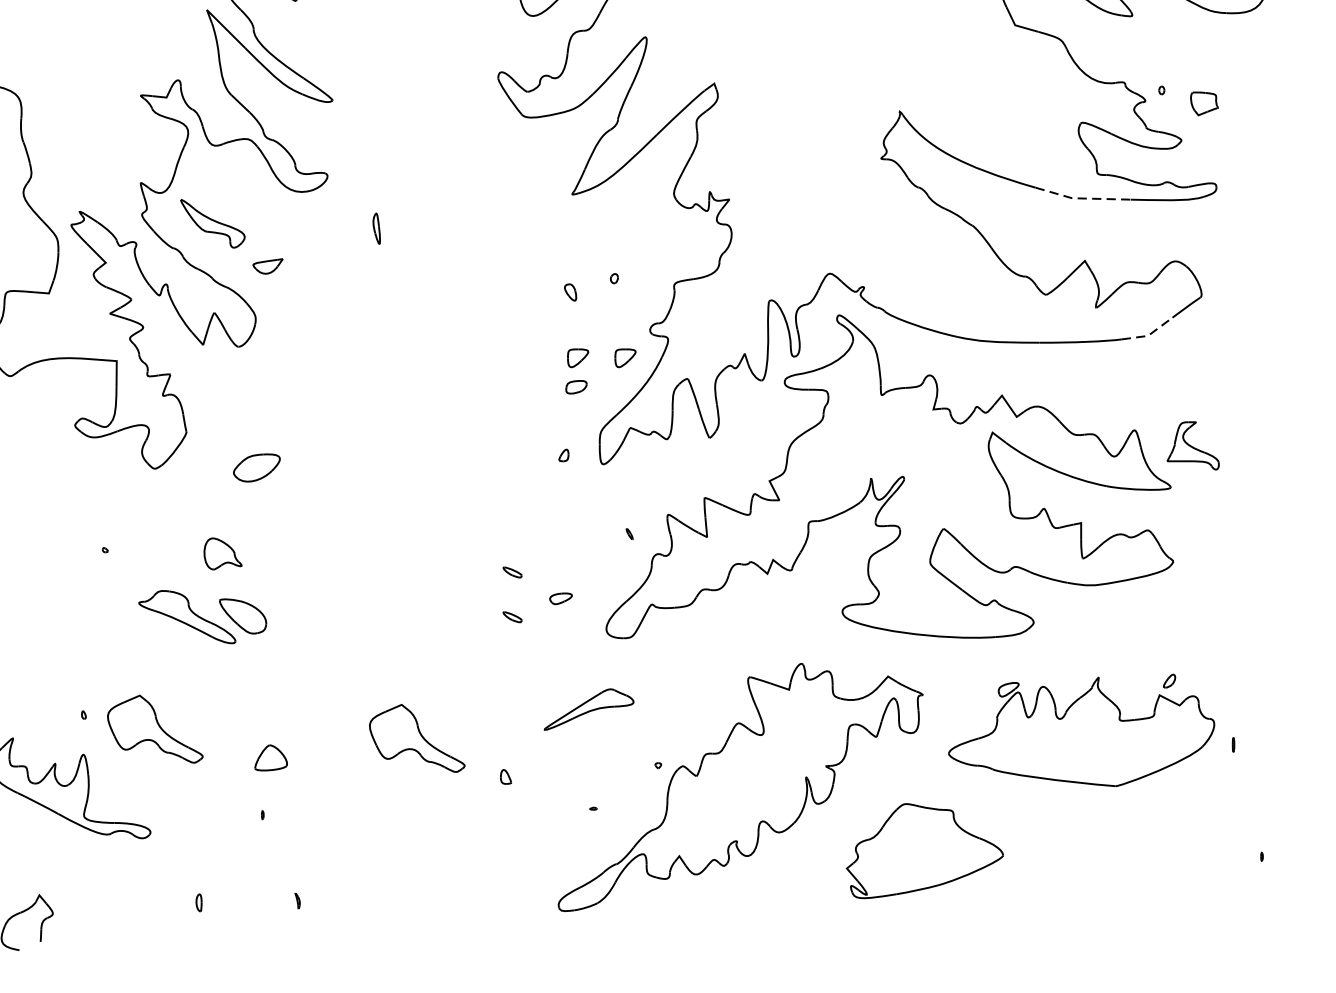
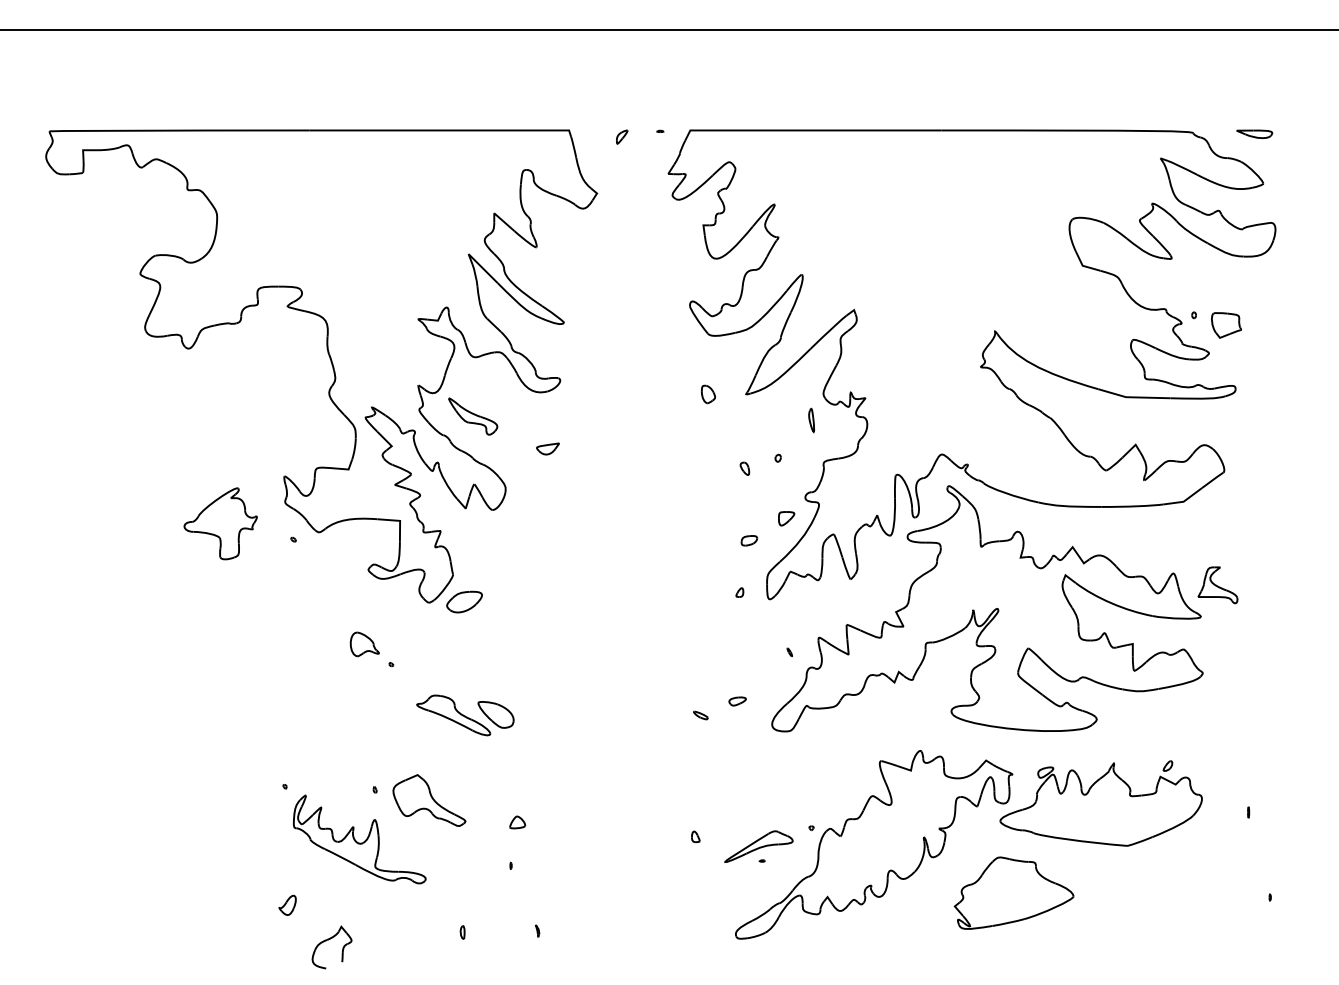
part: (1204, 103) -> (1226, 325), size x1.43
part: (522, 194) -> (708, 394), added
line: (1082, 198) -> (1133, 397), dashed -> solid
part: (376, 228) -> (811, 420), moved
part: (267, 265) -> (547, 448), moved
line: (1149, 335) -> (1184, 501), dashed -> solid
part: (577, 357) -> (750, 518), removed
part: (256, 467) -> (464, 601), moved
part: (222, 554) -> (364, 644), moved
part: (512, 572) -> (700, 681), removed
part: (588, 709) -> (758, 846), moved
part: (1080, 730) -> (1100, 803), moved
part: (417, 738) -> (628, 807), removed
part: (271, 758) -> (517, 822), size x0.62

